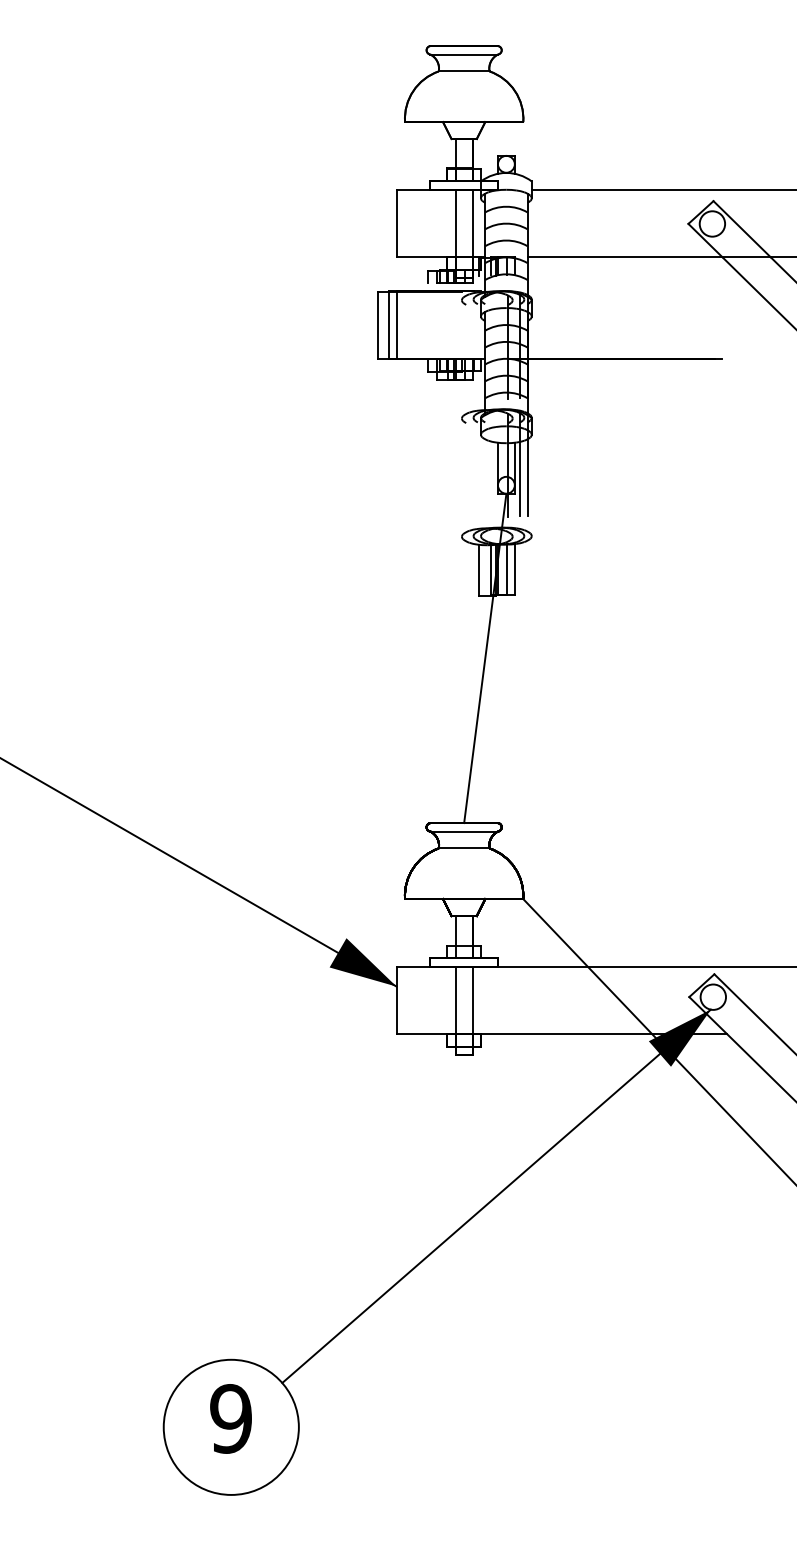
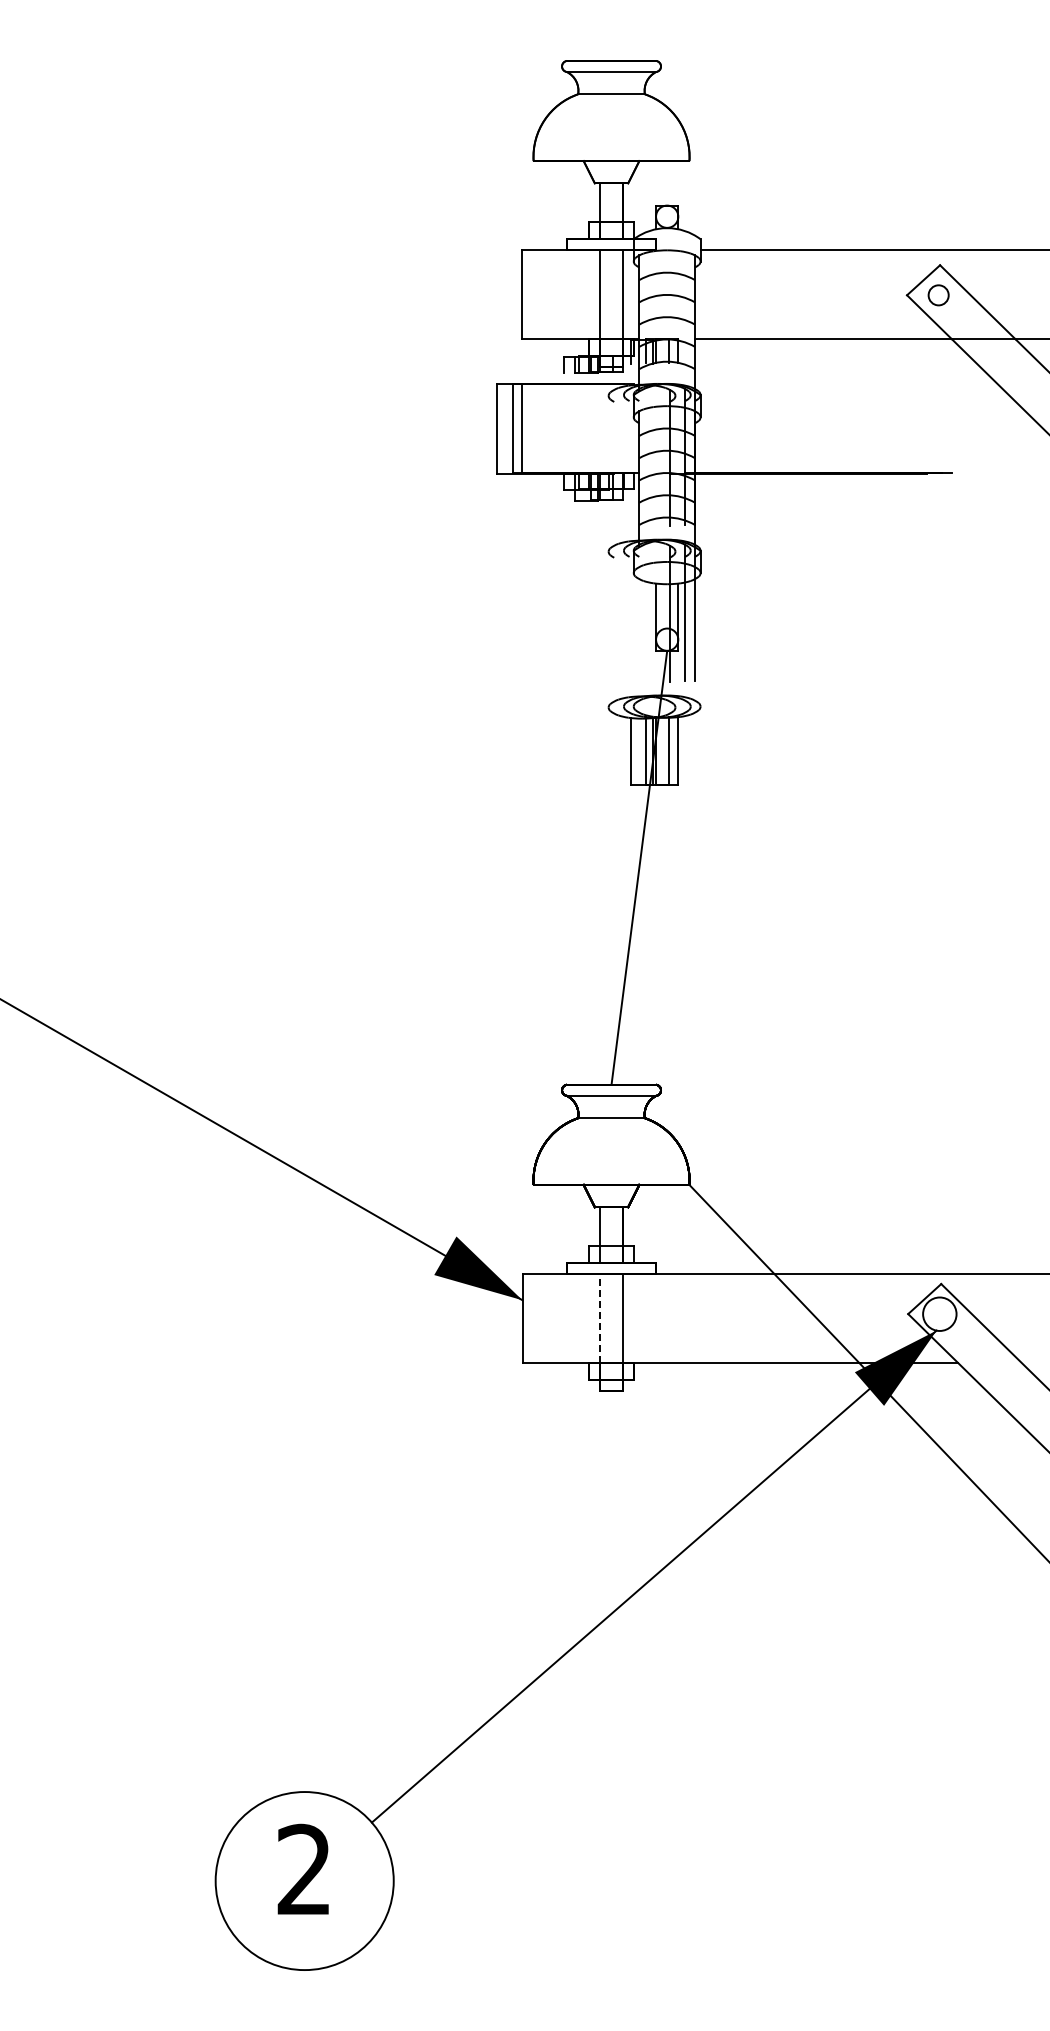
circle: (712, 224) -> (938, 295), size x0.6
line: (455, 1000) -> (600, 1318), solid -> dashed
text: (230, 1418) -> (303, 1869), 9 -> 2

